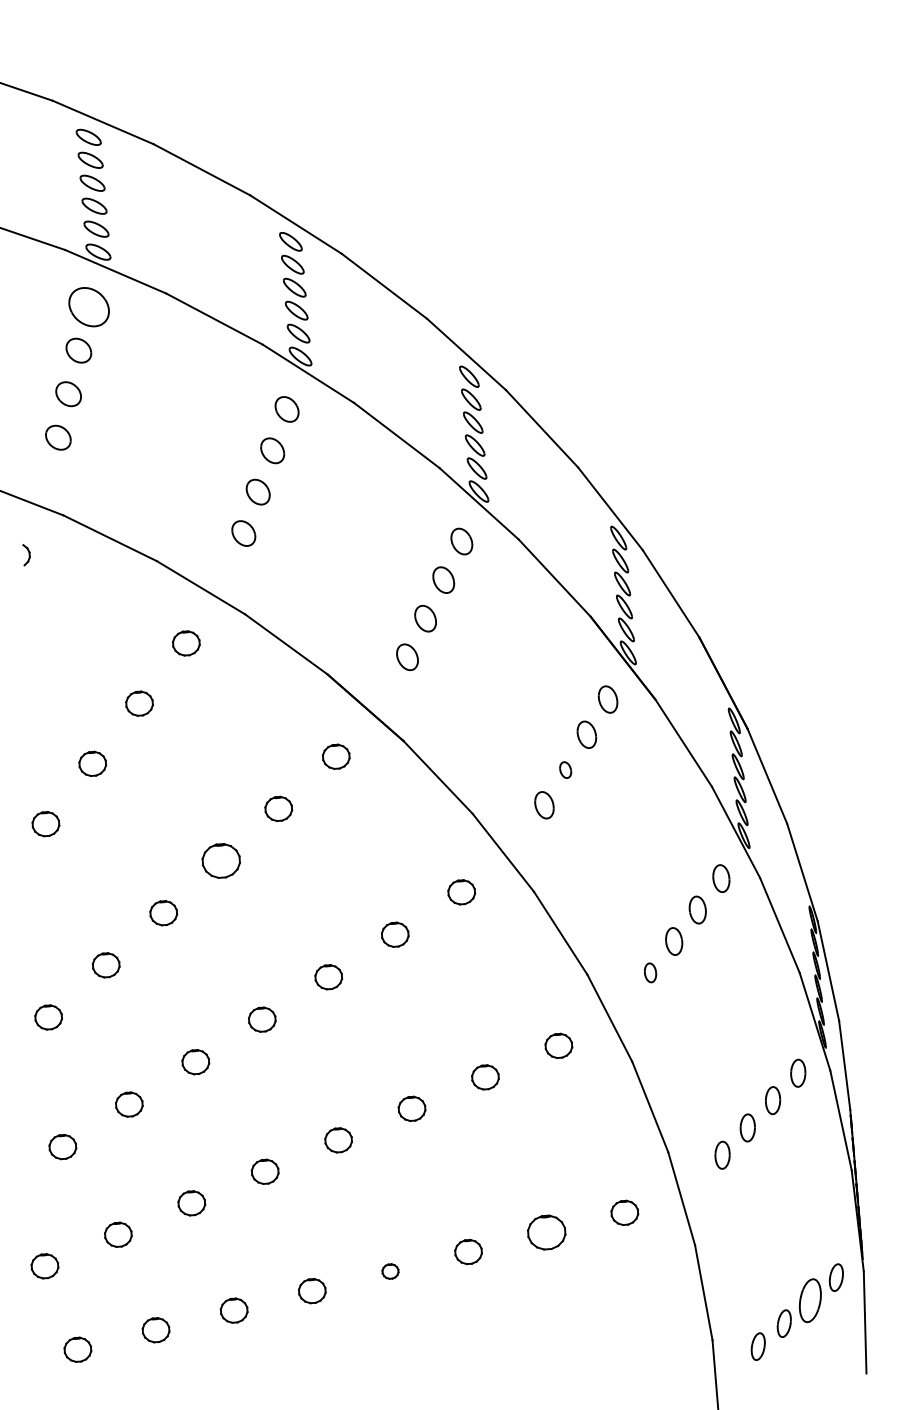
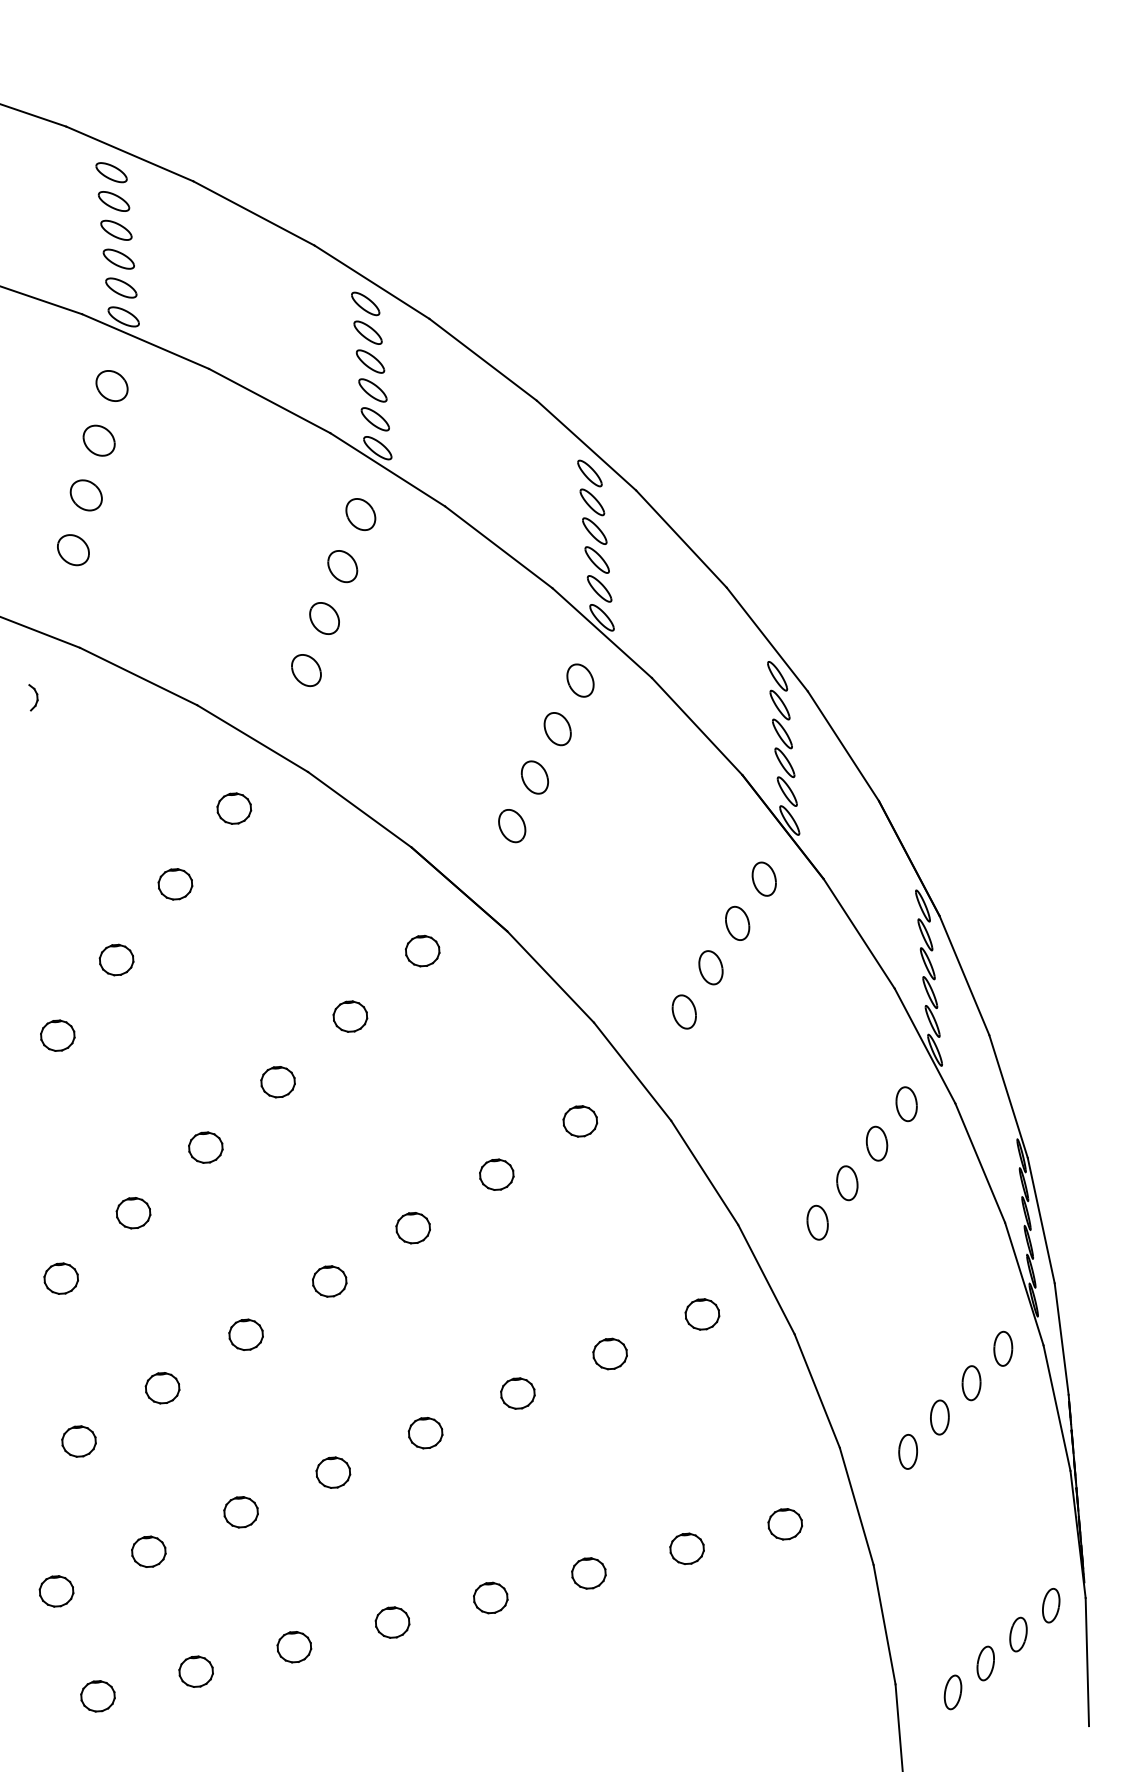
part: (88, 306) -> (111, 385), size x0.62
part: (565, 769) -> (710, 967), size x1.67
part: (220, 861) -> (277, 1082), size x0.71
part: (650, 972) -> (817, 1222), size x1.43
part: (546, 1232) -> (686, 1548), size x0.71
part: (390, 1271) -> (490, 1597), size x1.67
part: (810, 1300) -> (1018, 1634), size x0.62

